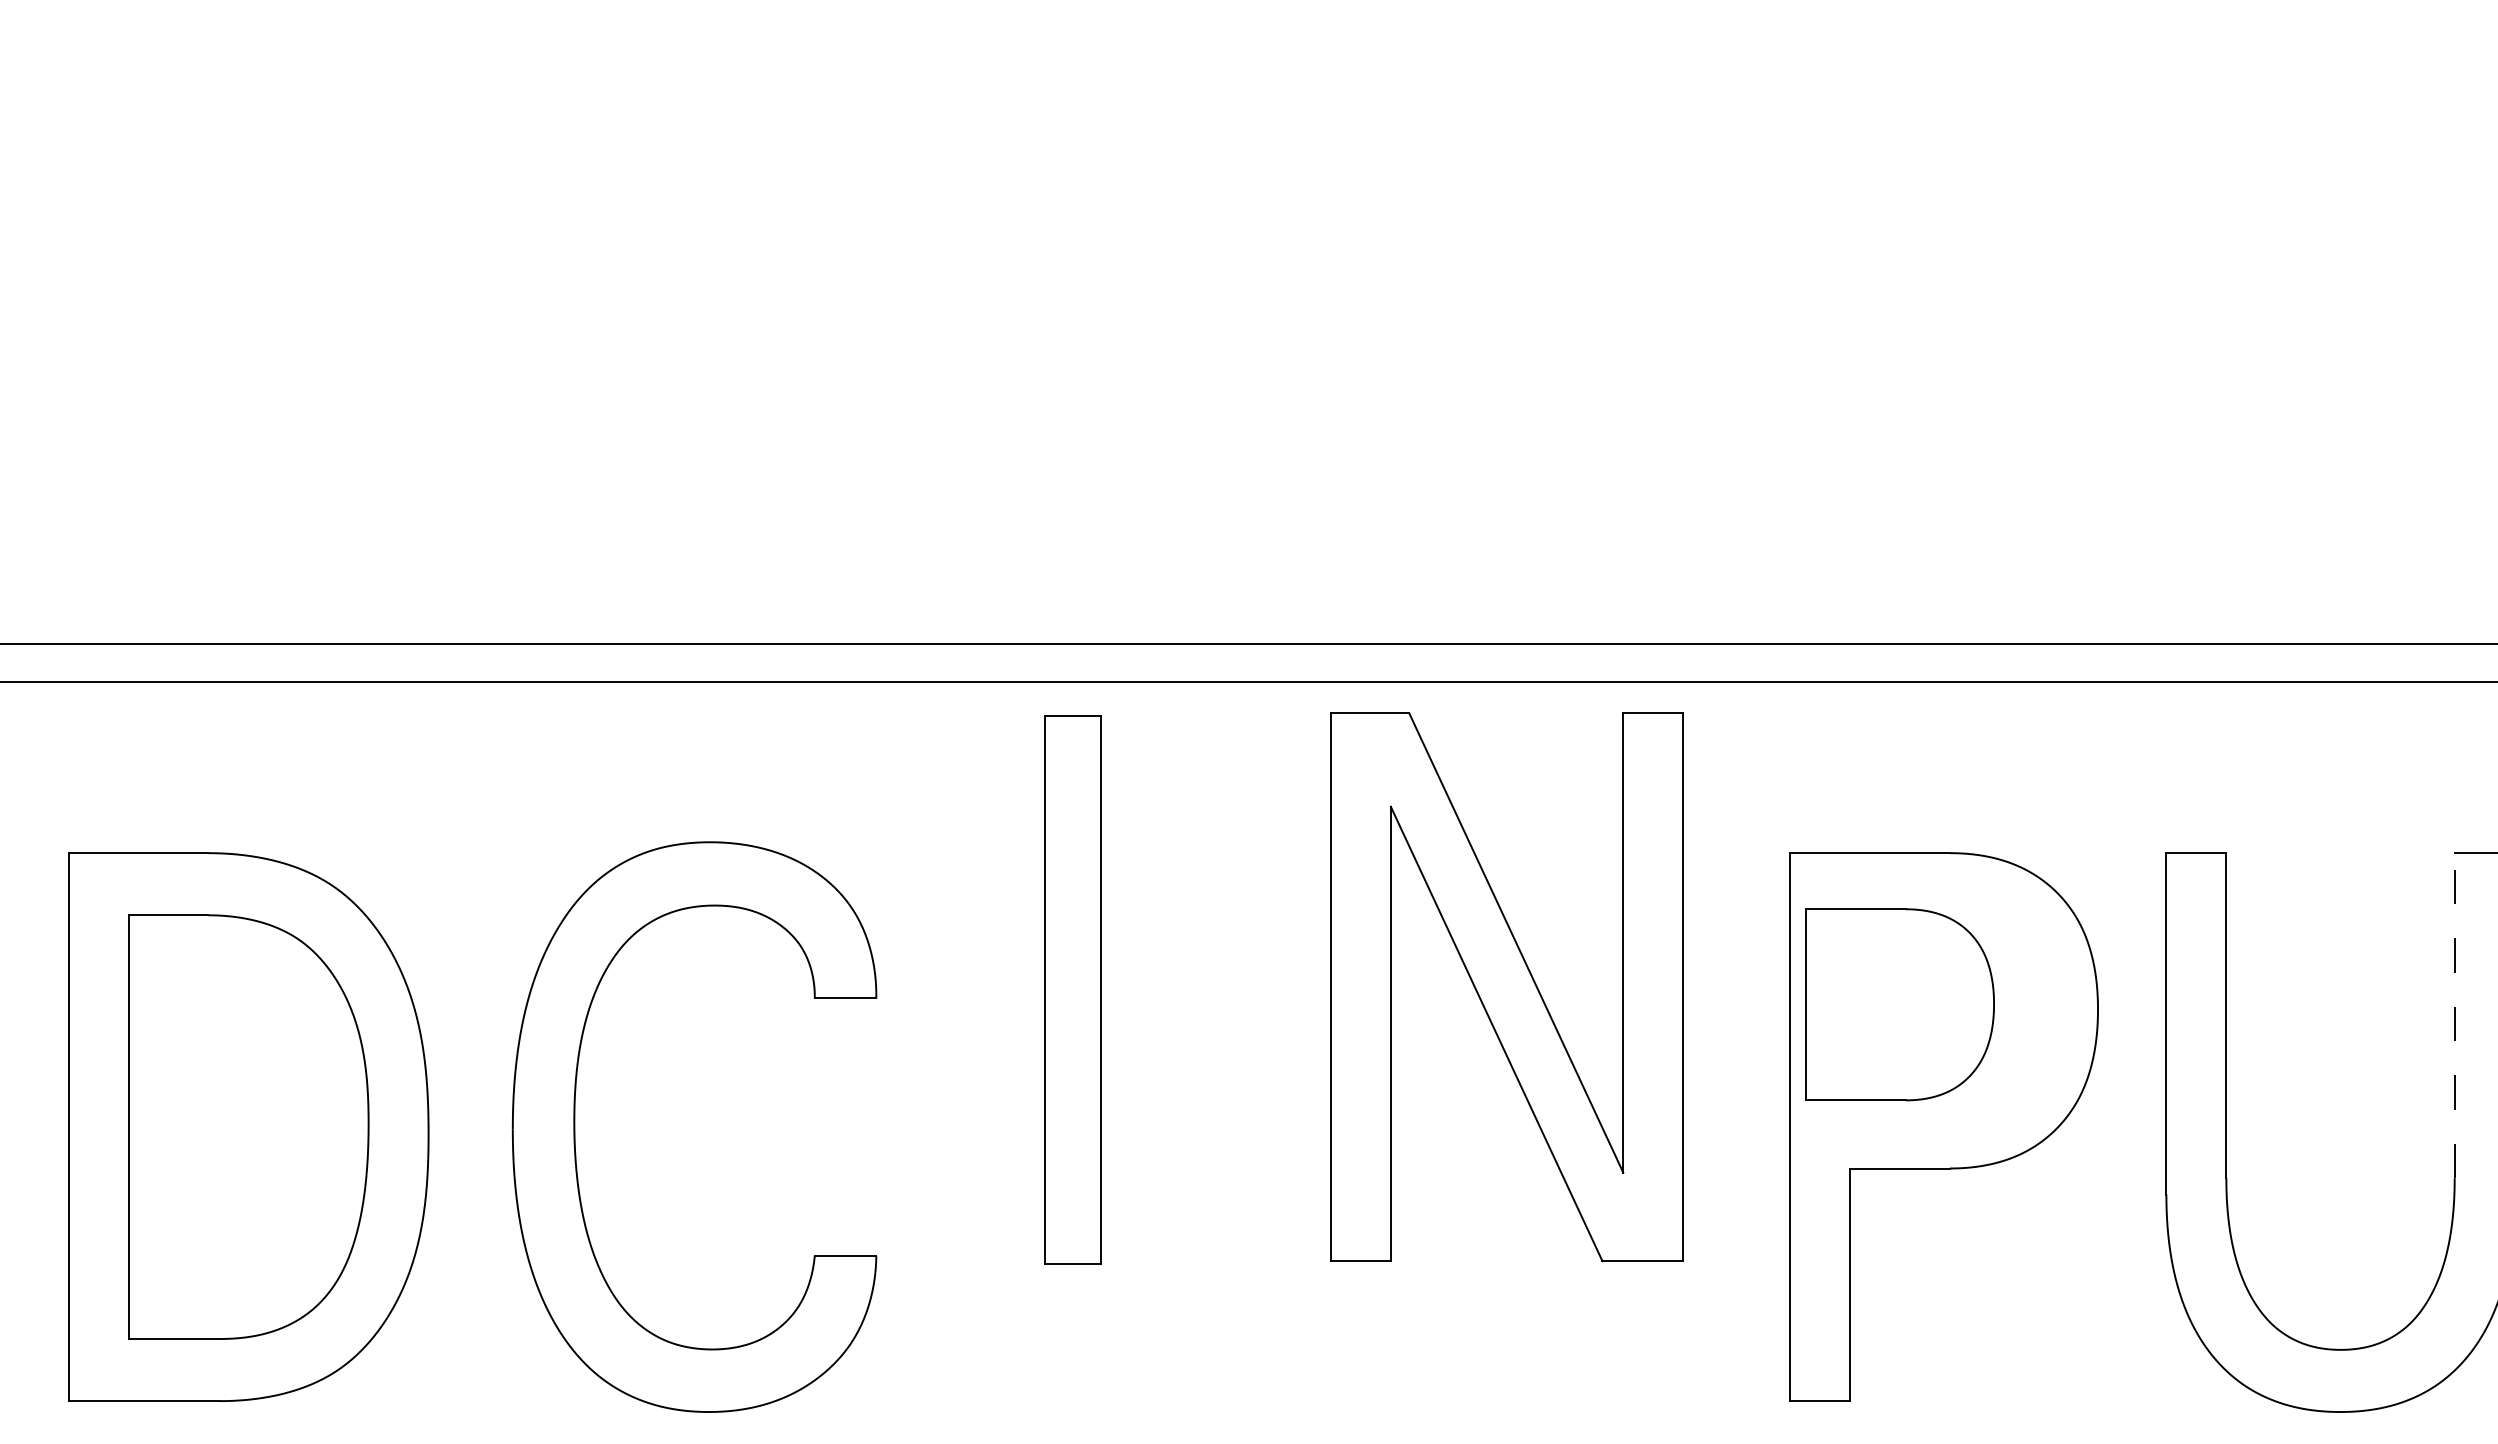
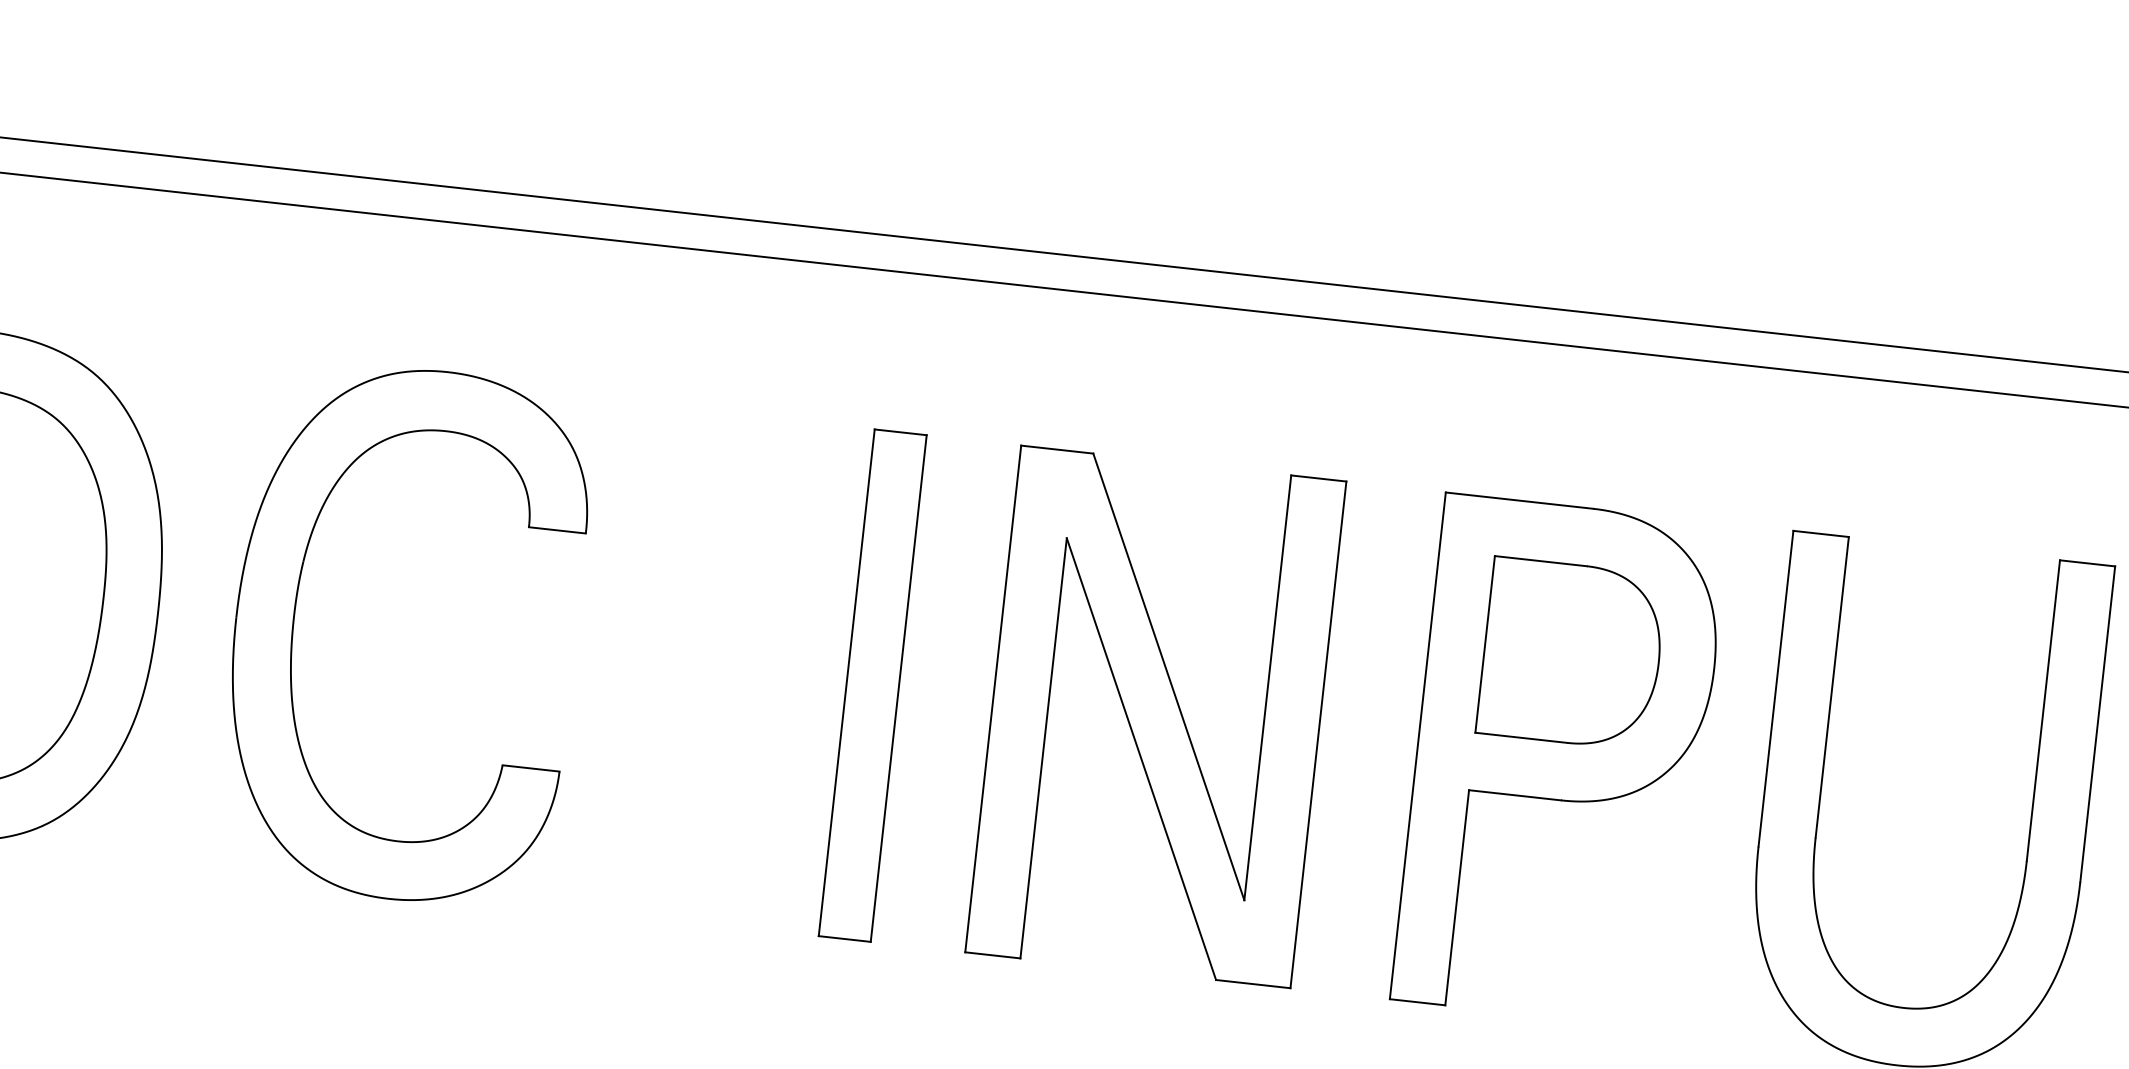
part: (1506, 987) -> (1155, 717), moved
part: (1072, 989) -> (872, 685), moved
part: (1899, 1004) -> (1571, 653), moved
line: (2454, 1015) -> (2043, 710), dashed -> solid

